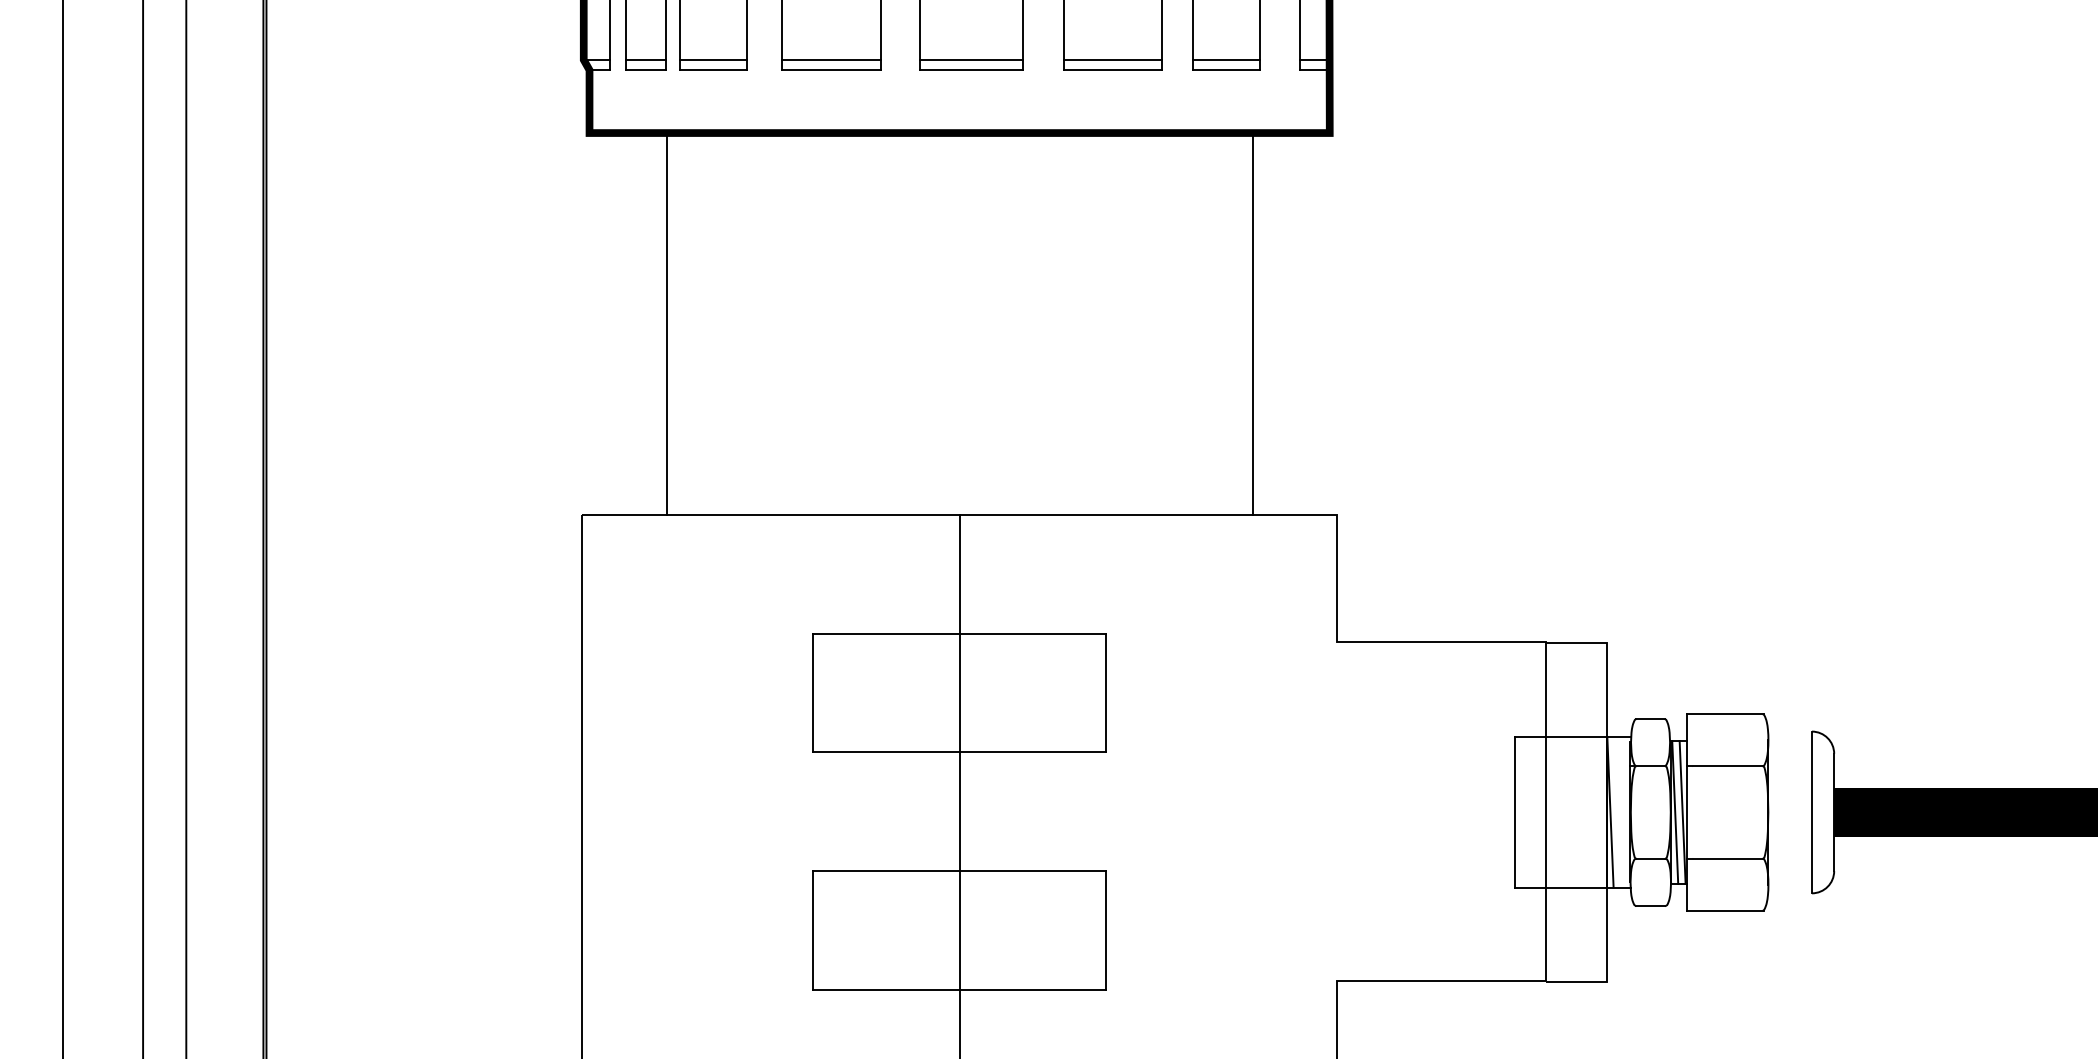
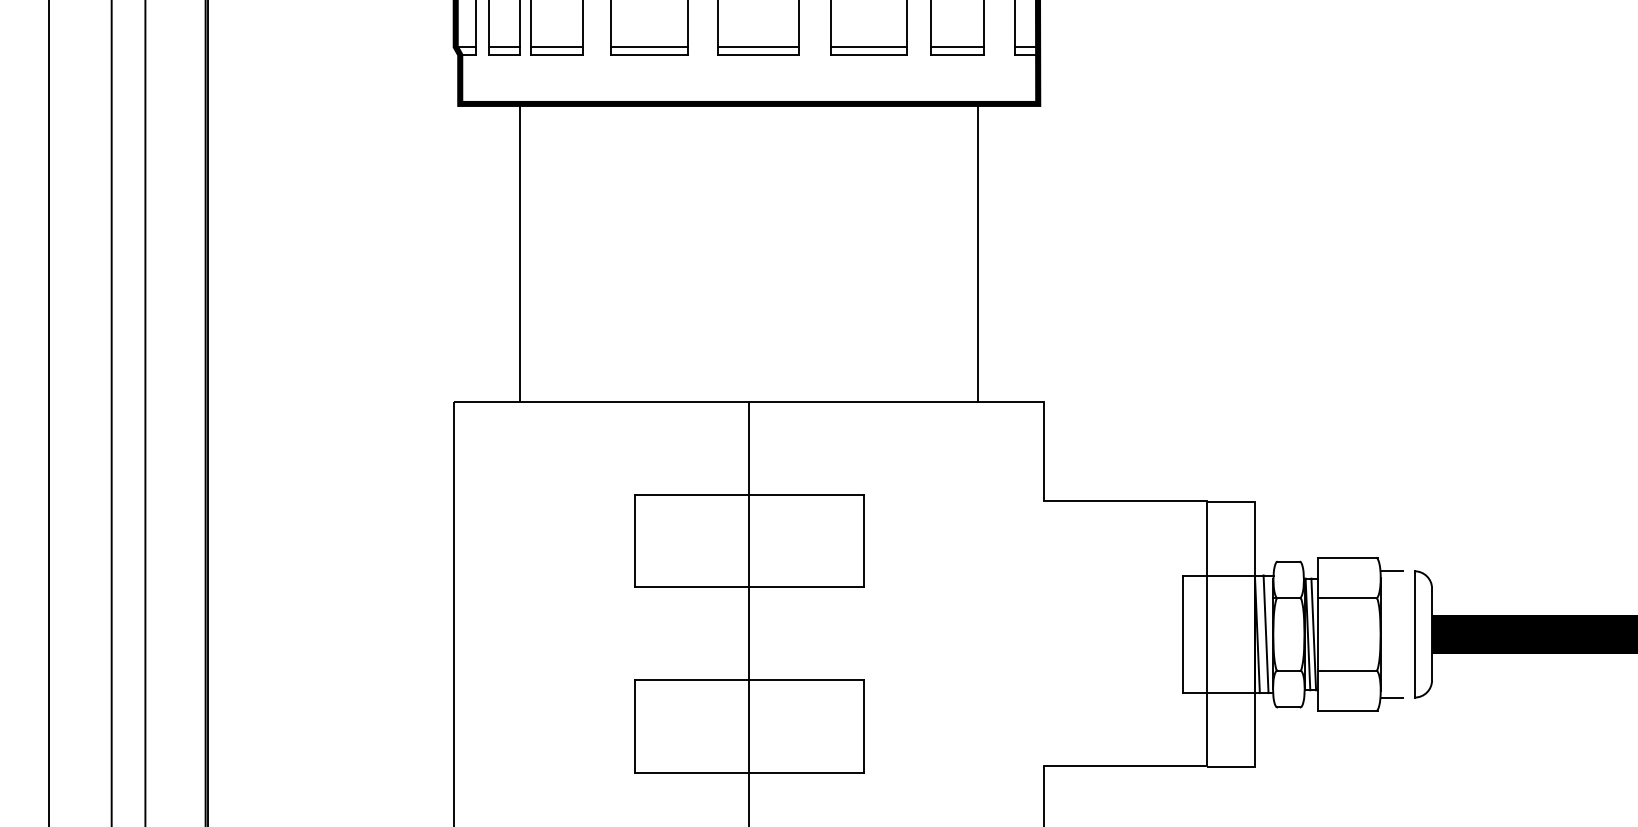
line: (1782, 731) -> (1391, 571), added
line: (1621, 811) -> (1266, 633), added
line: (1782, 893) -> (1391, 697), added

